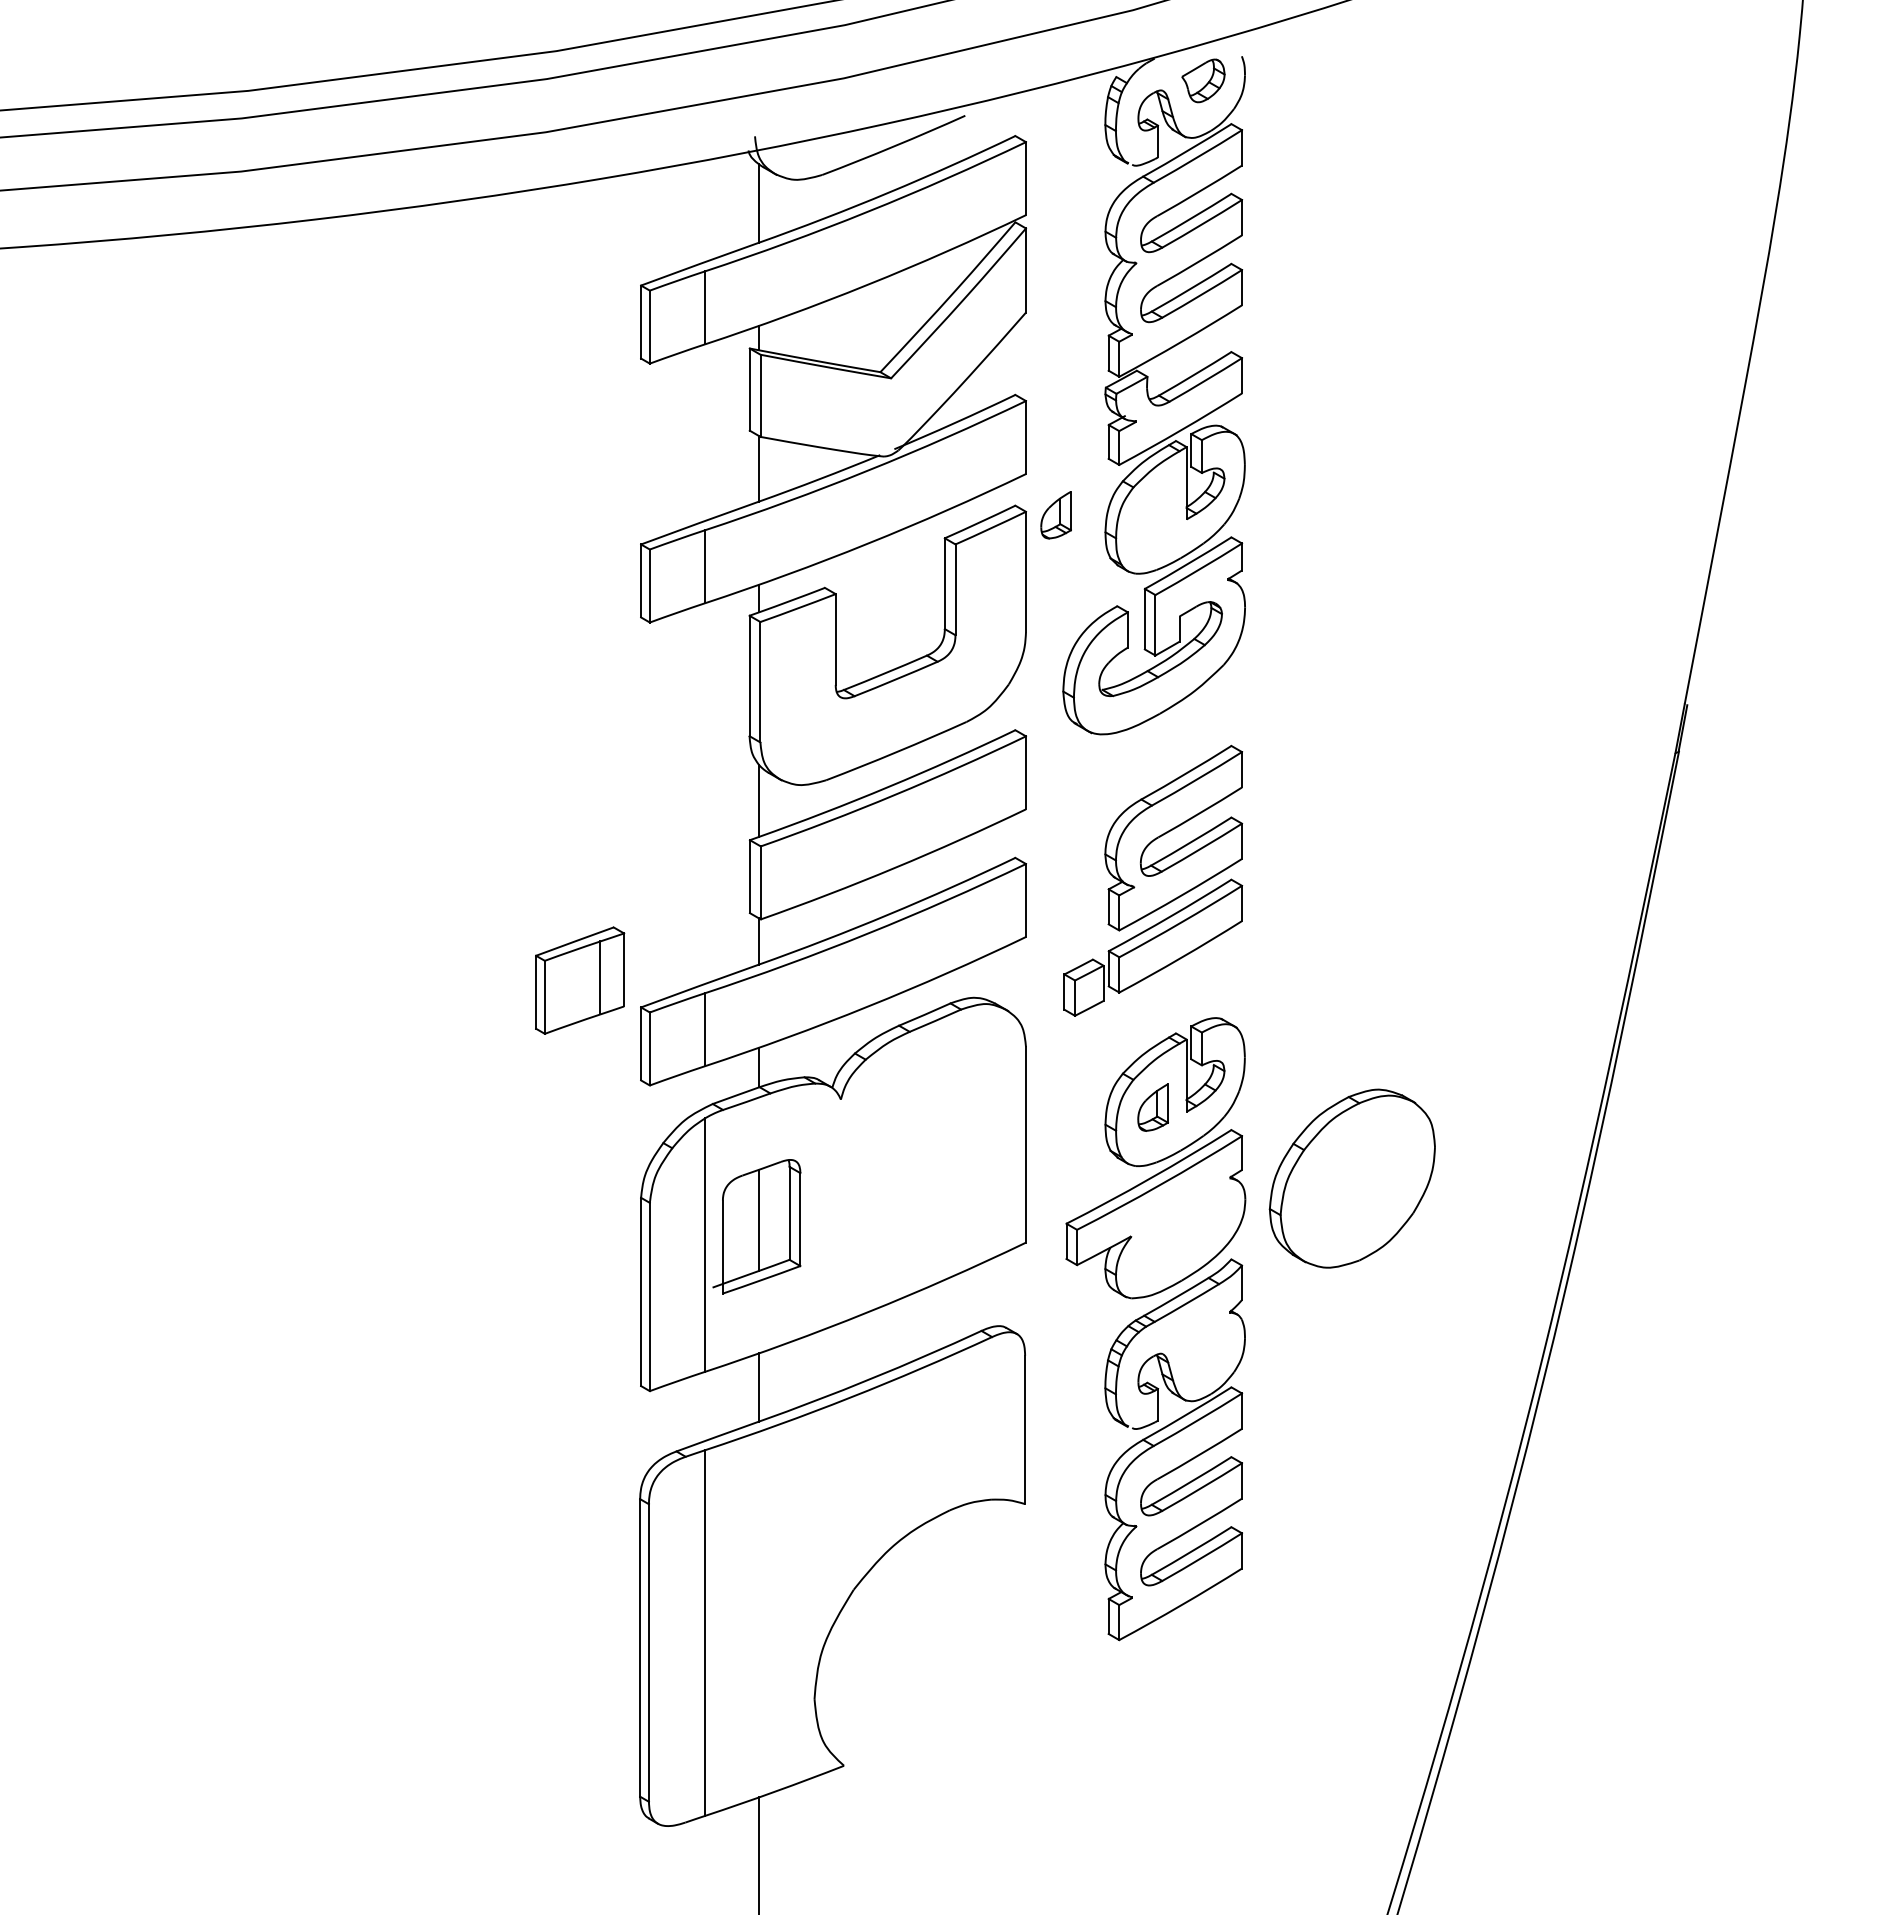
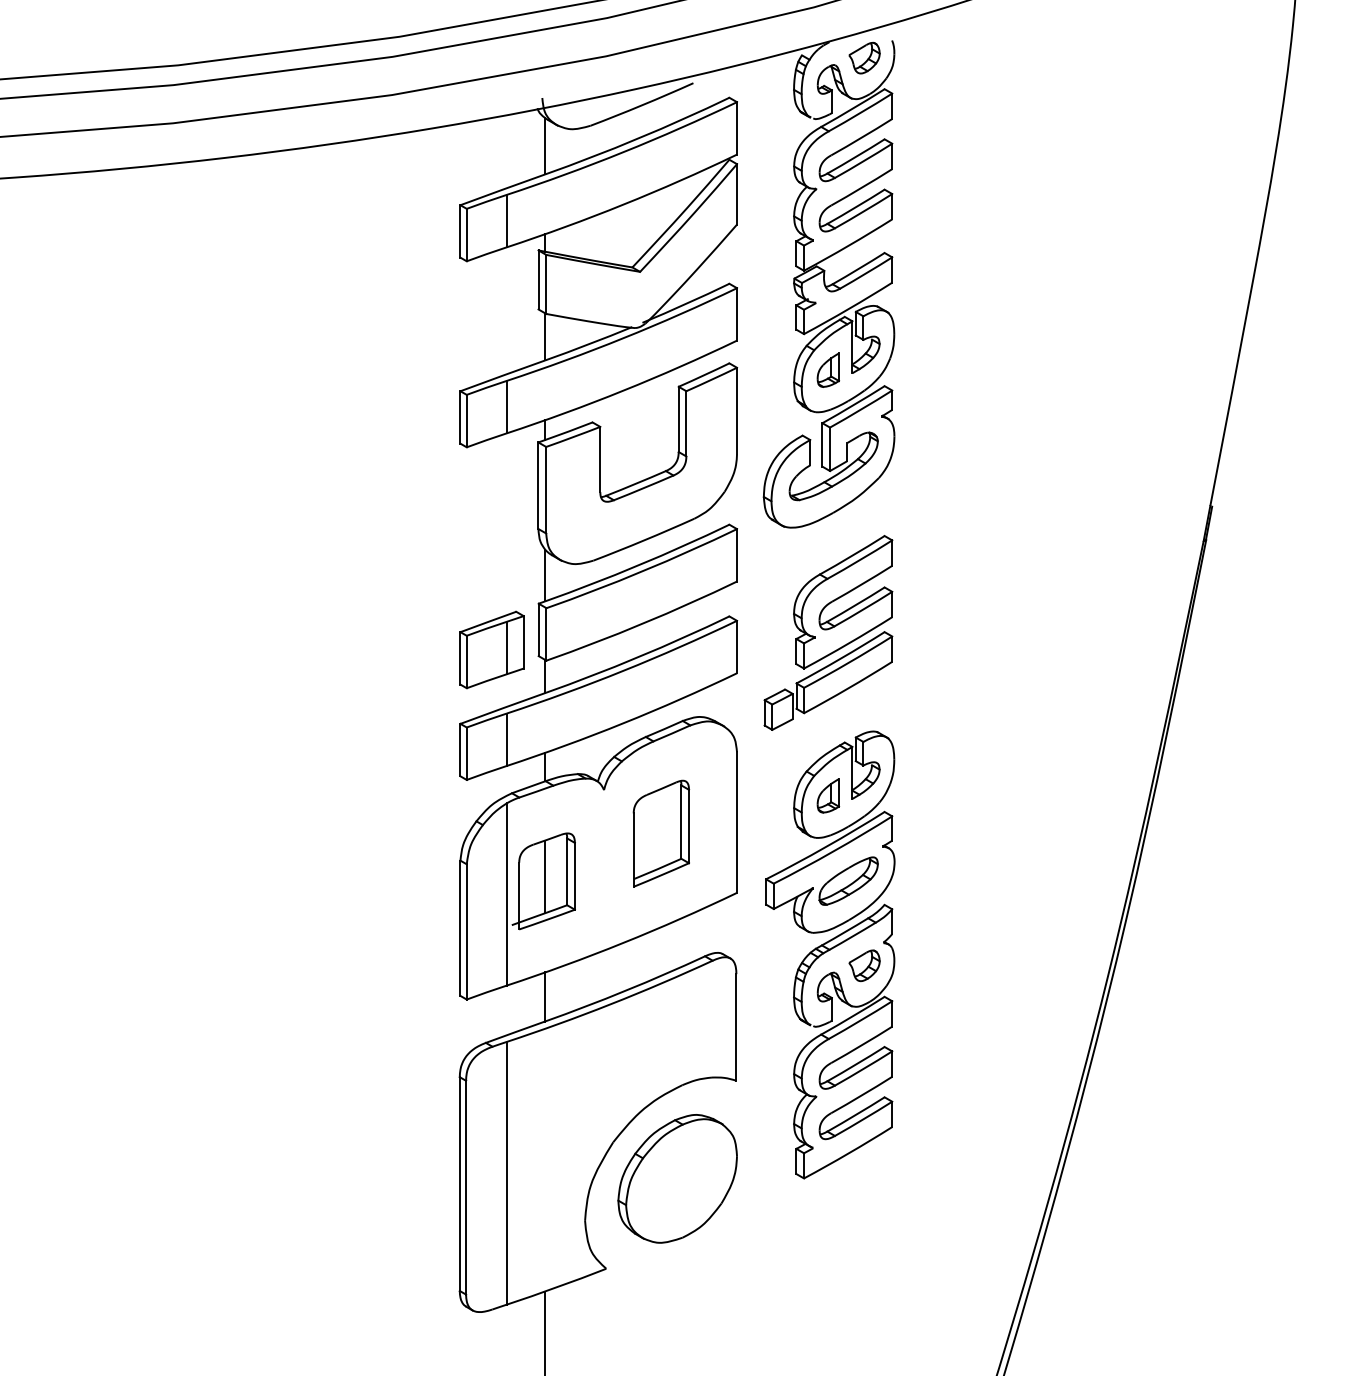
part: (1055, 515) -> (827, 370), moved
part: (580, 980) -> (492, 649), moved
part: (920, 1159) -> (661, 833), added
part: (1351, 1178) -> (677, 1178), moved
part: (1180, 1226) -> (848, 881), added
part: (1203, 1344) -> (864, 966), added

